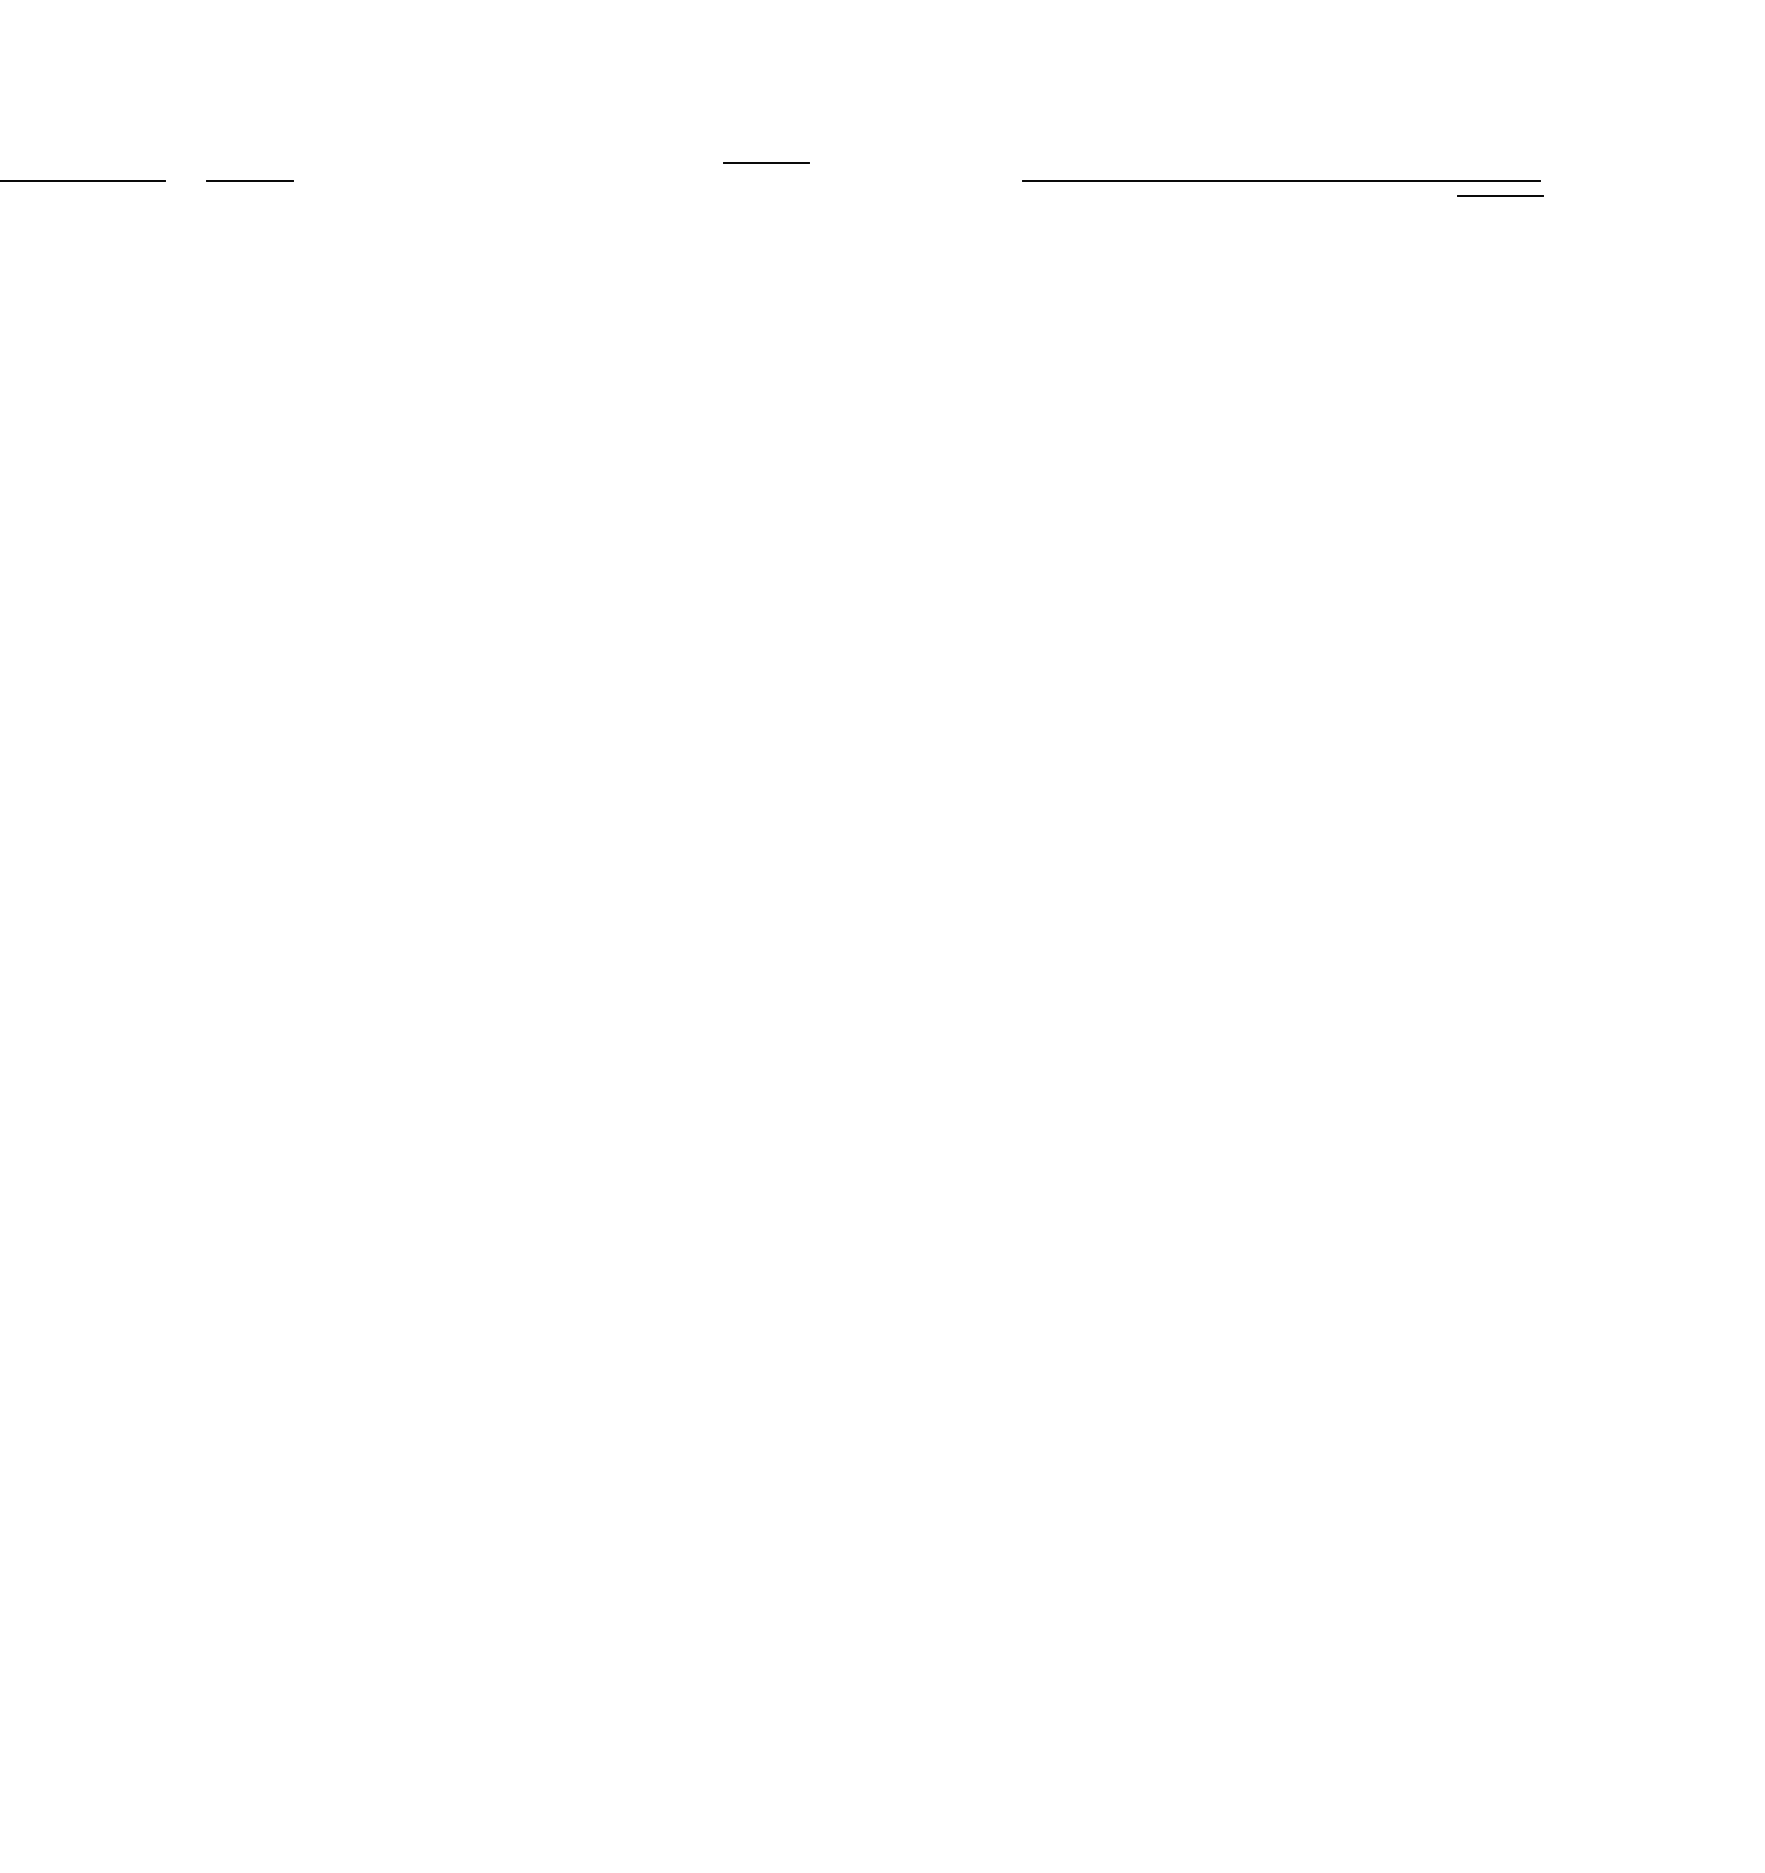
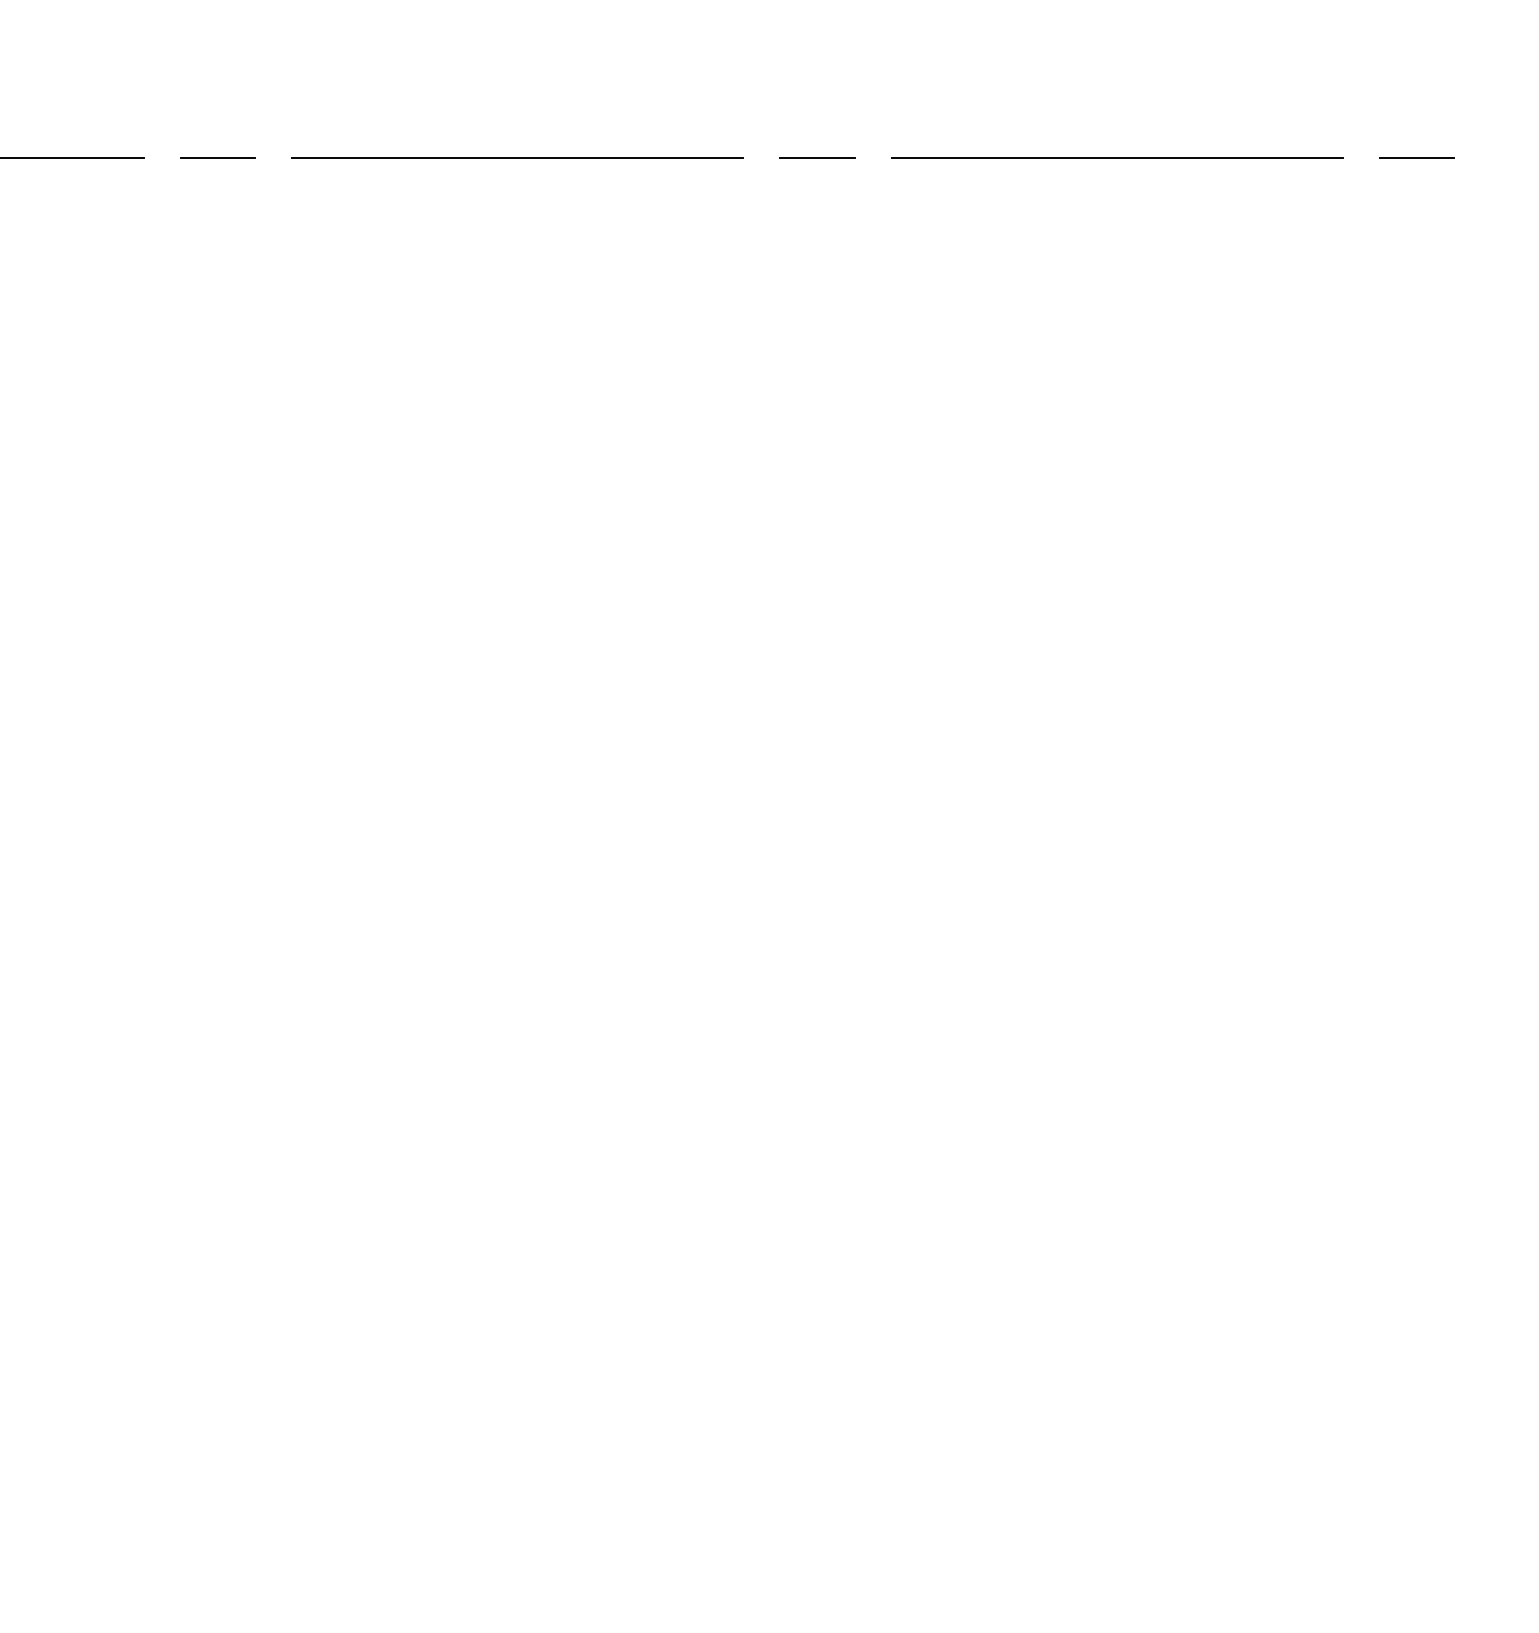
line: (766, 162) -> (817, 157), moved
line: (593, 180) -> (517, 157), added
line: (1500, 195) -> (1416, 157), moved

